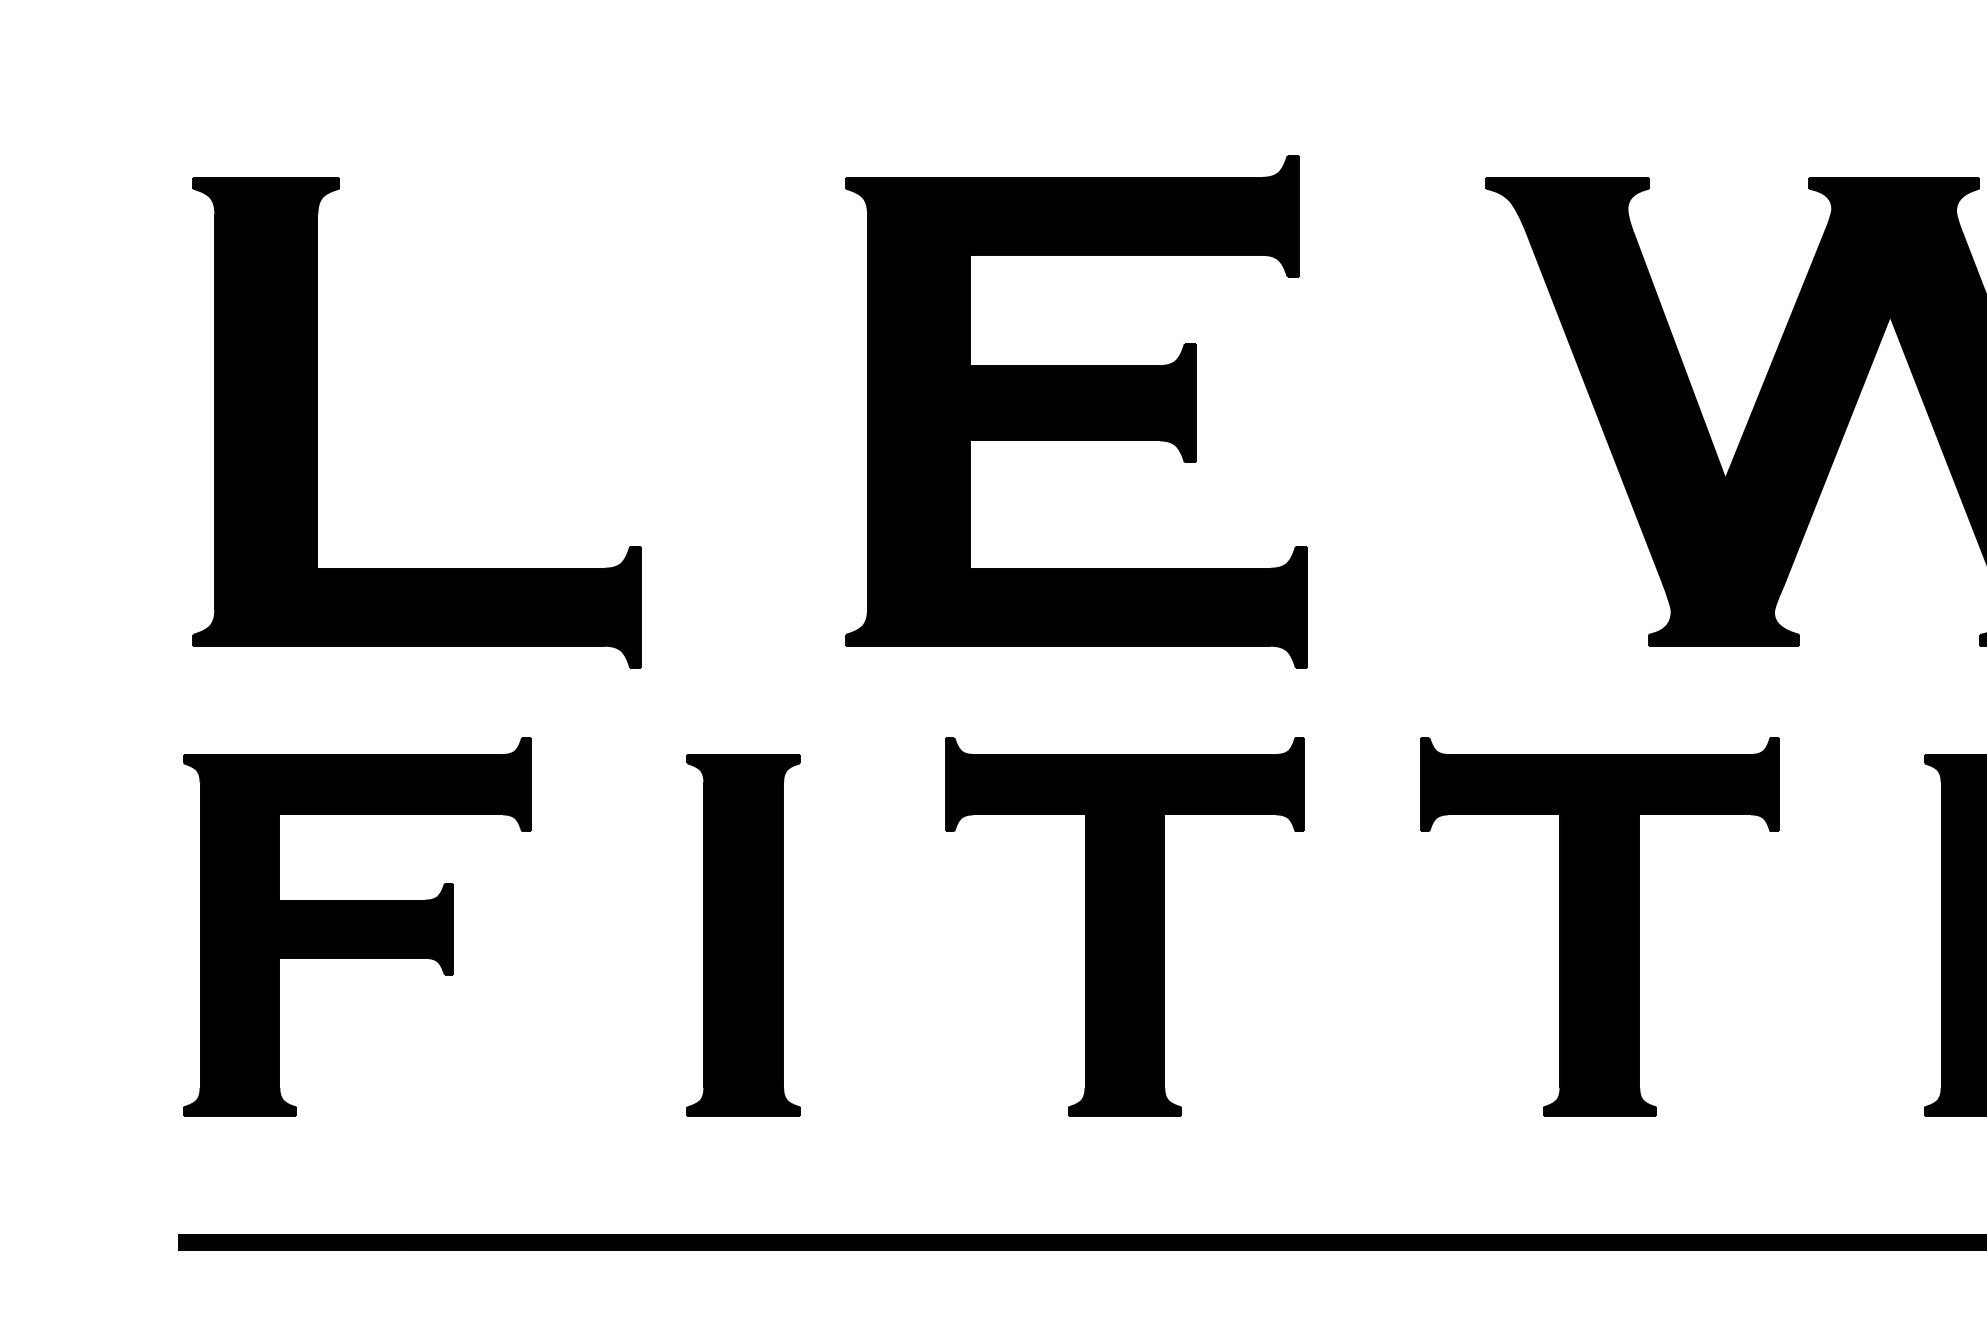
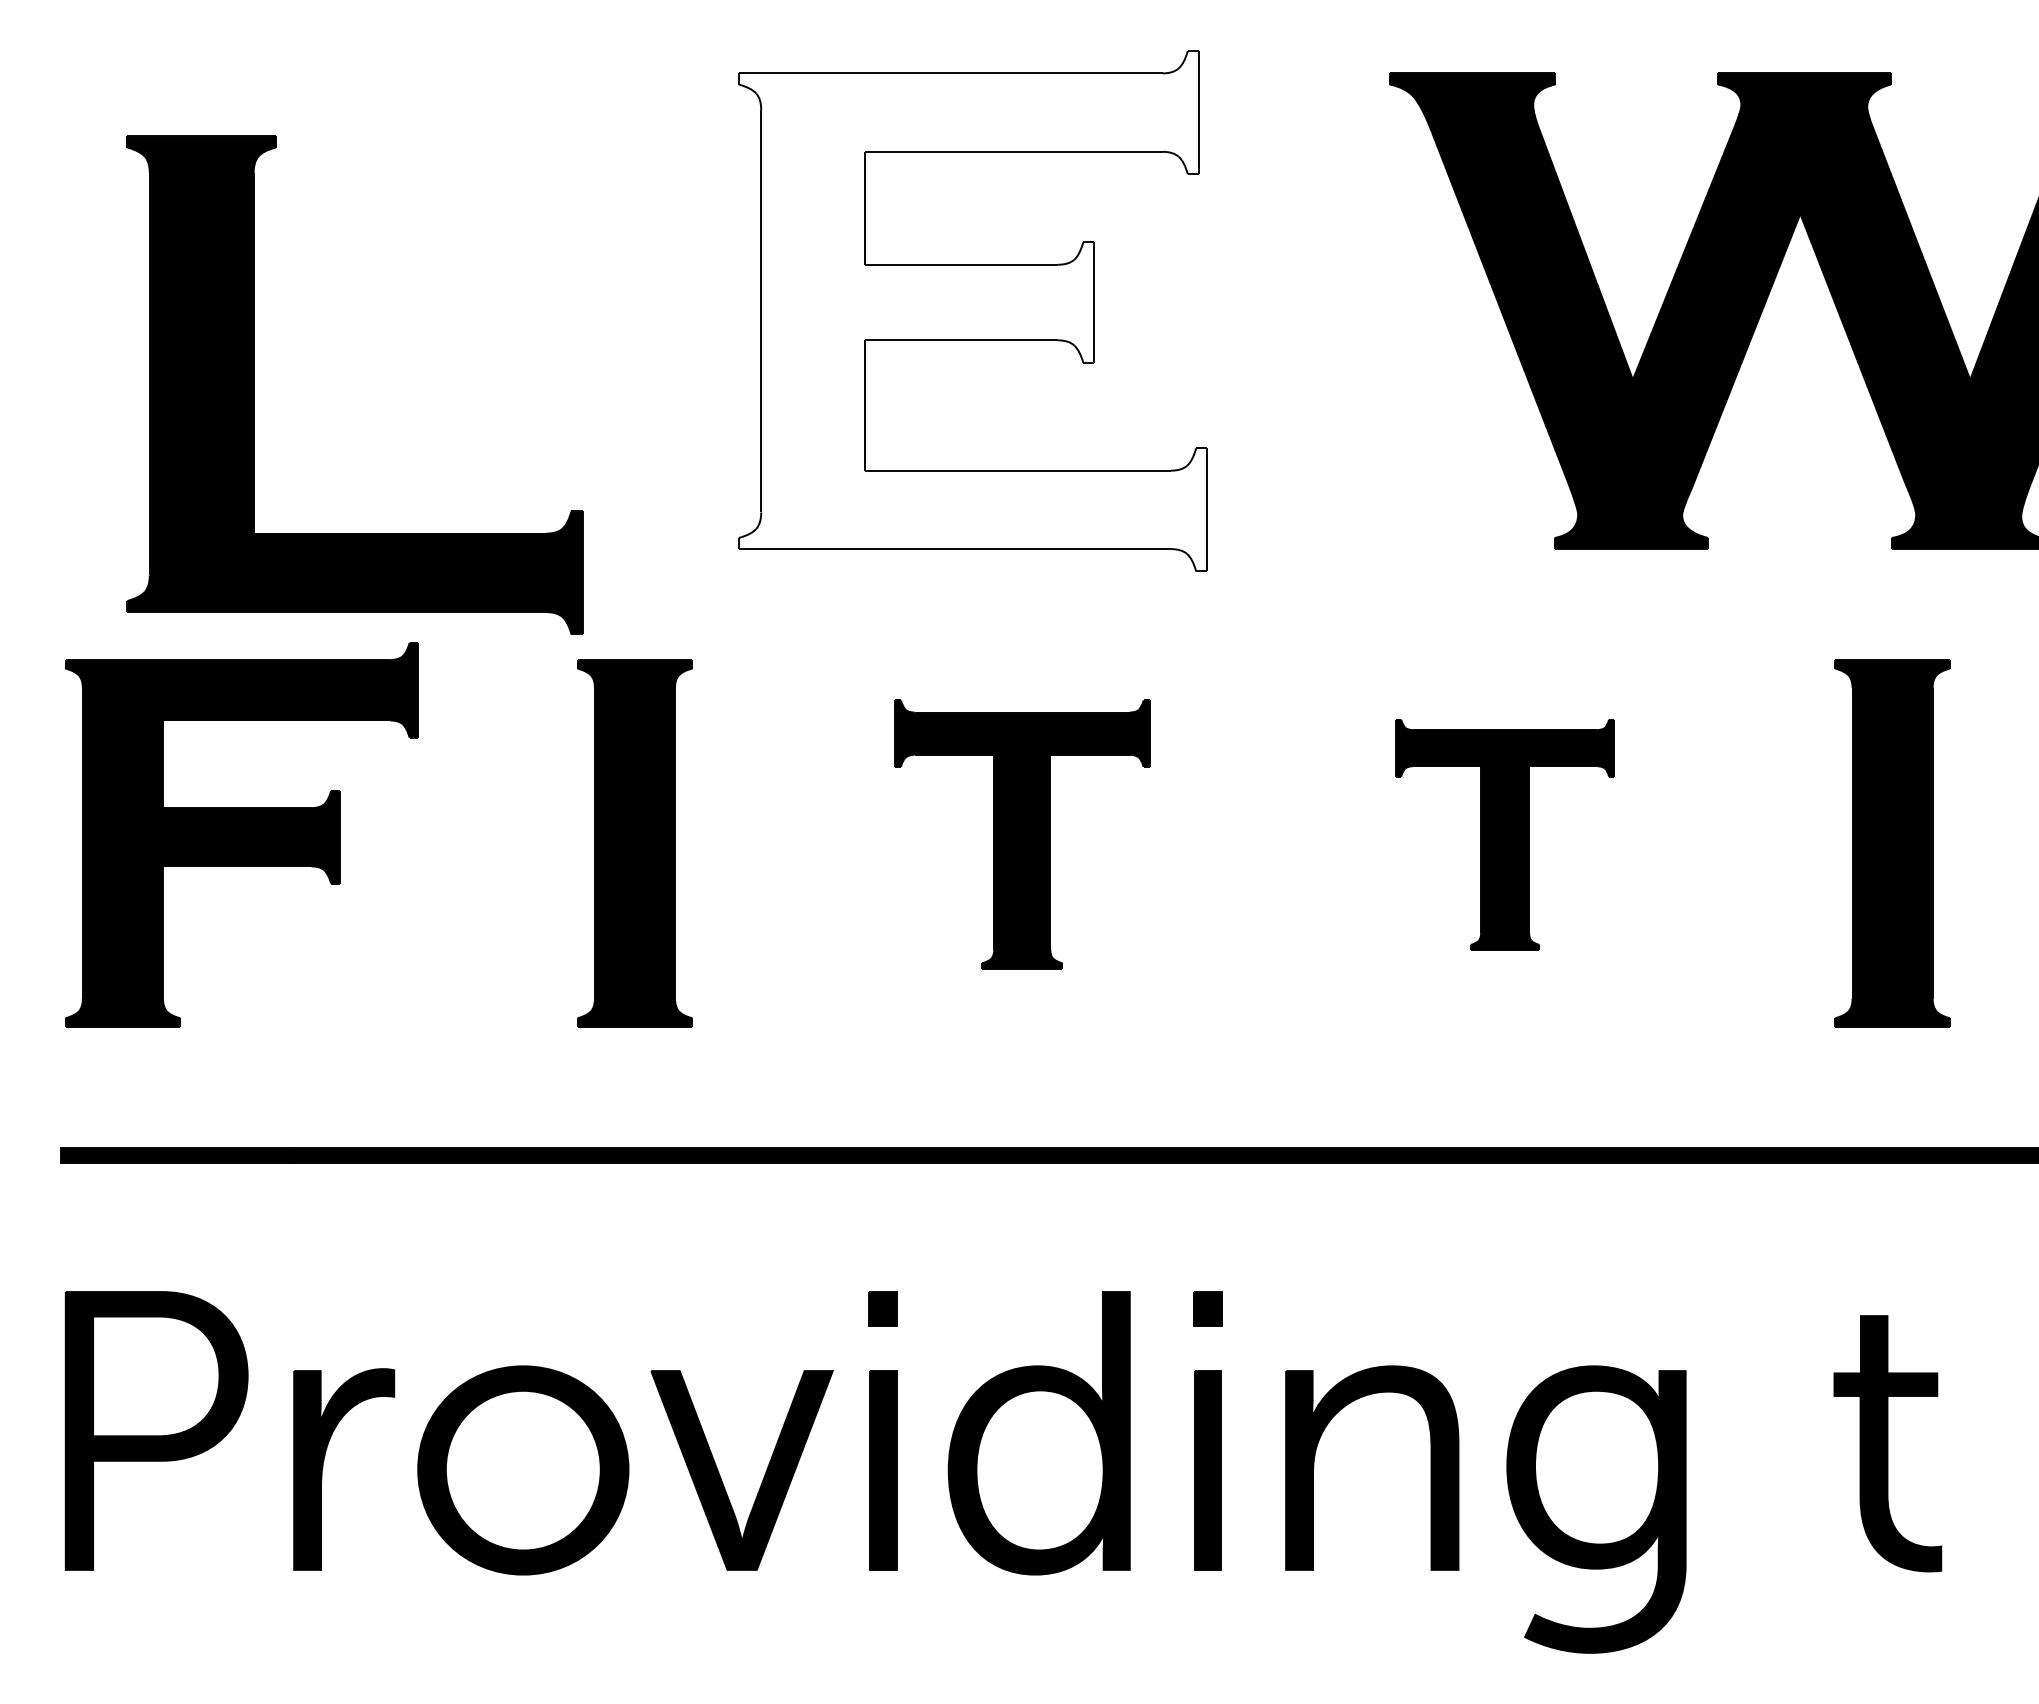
fill: (1075, 412) -> (972, 311), removed
part: (318, 421) -> (254, 384), moved
part: (1124, 926) -> (1021, 834), size x0.7
part: (1599, 926) -> (1504, 834), size x0.6

